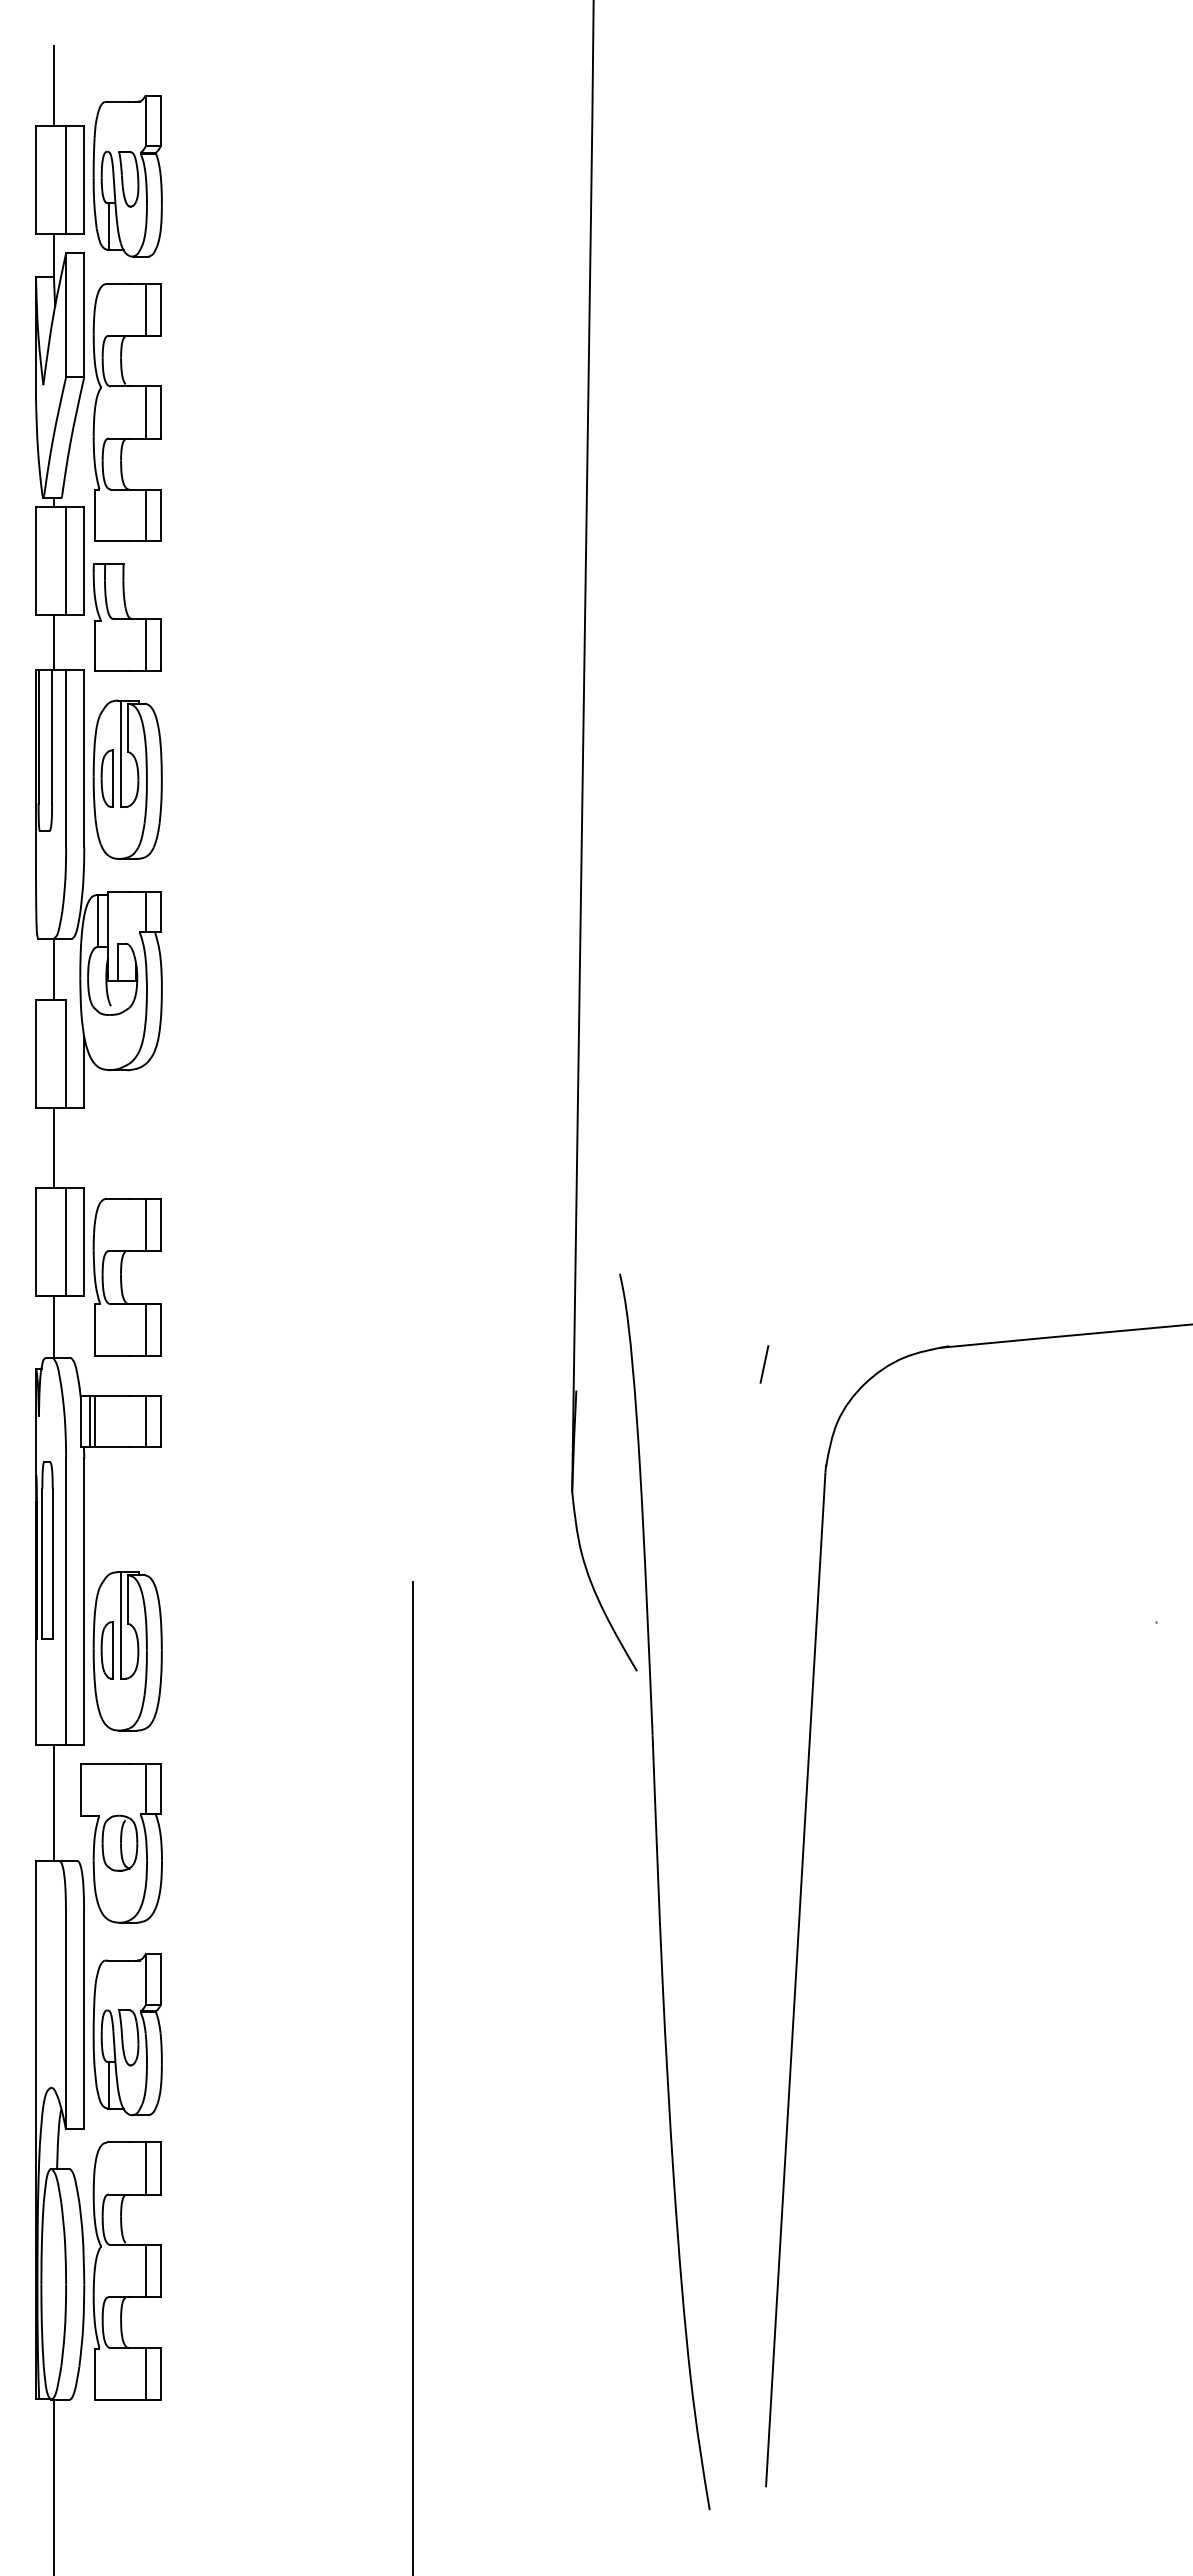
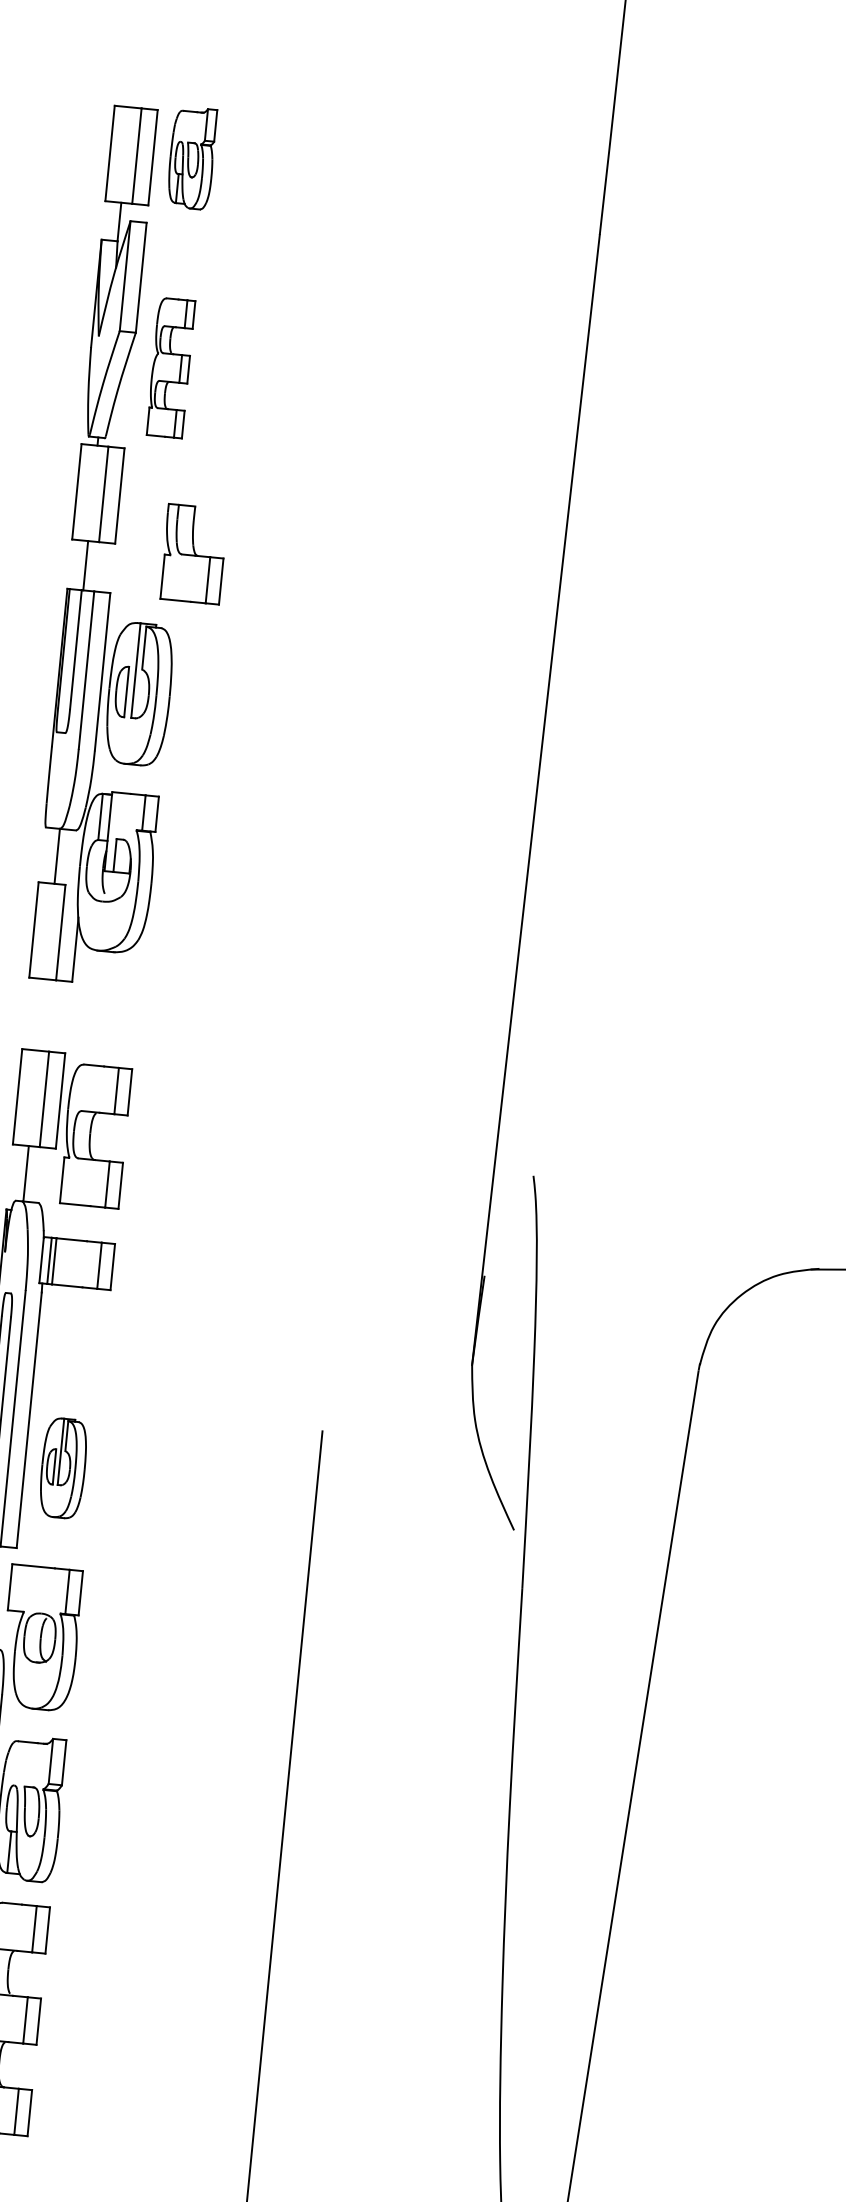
line: (53, 85) -> (133, 71), removed
part: (127, 176) -> (191, 158), size x0.7
part: (126, 412) -> (170, 367), size x0.6
part: (126, 617) -> (193, 554), moved
line: (53, 1147) -> (41, 1014), removed
line: (764, 1364) -> (653, 1269), removed
part: (127, 1651) -> (63, 1468), size x0.7

